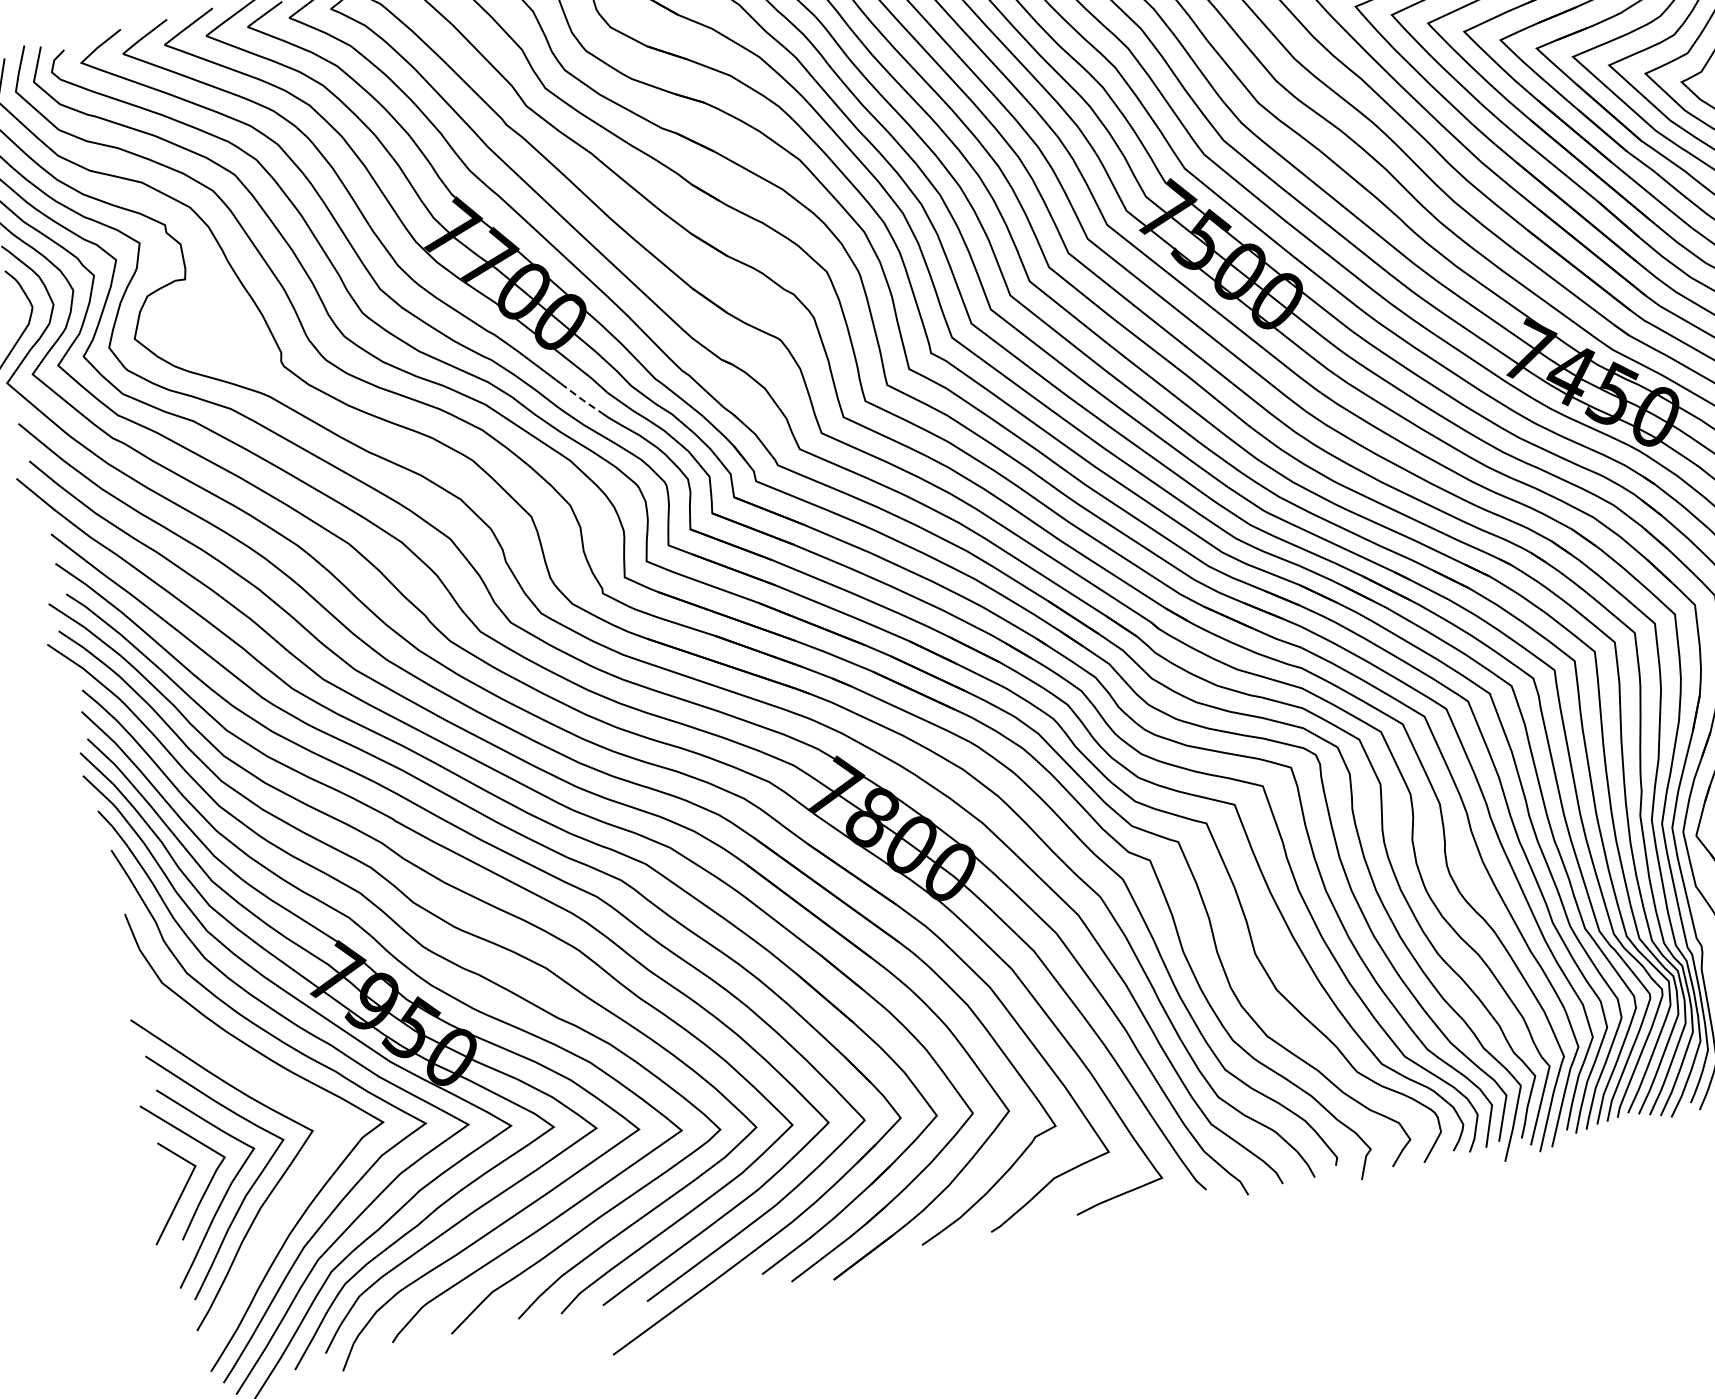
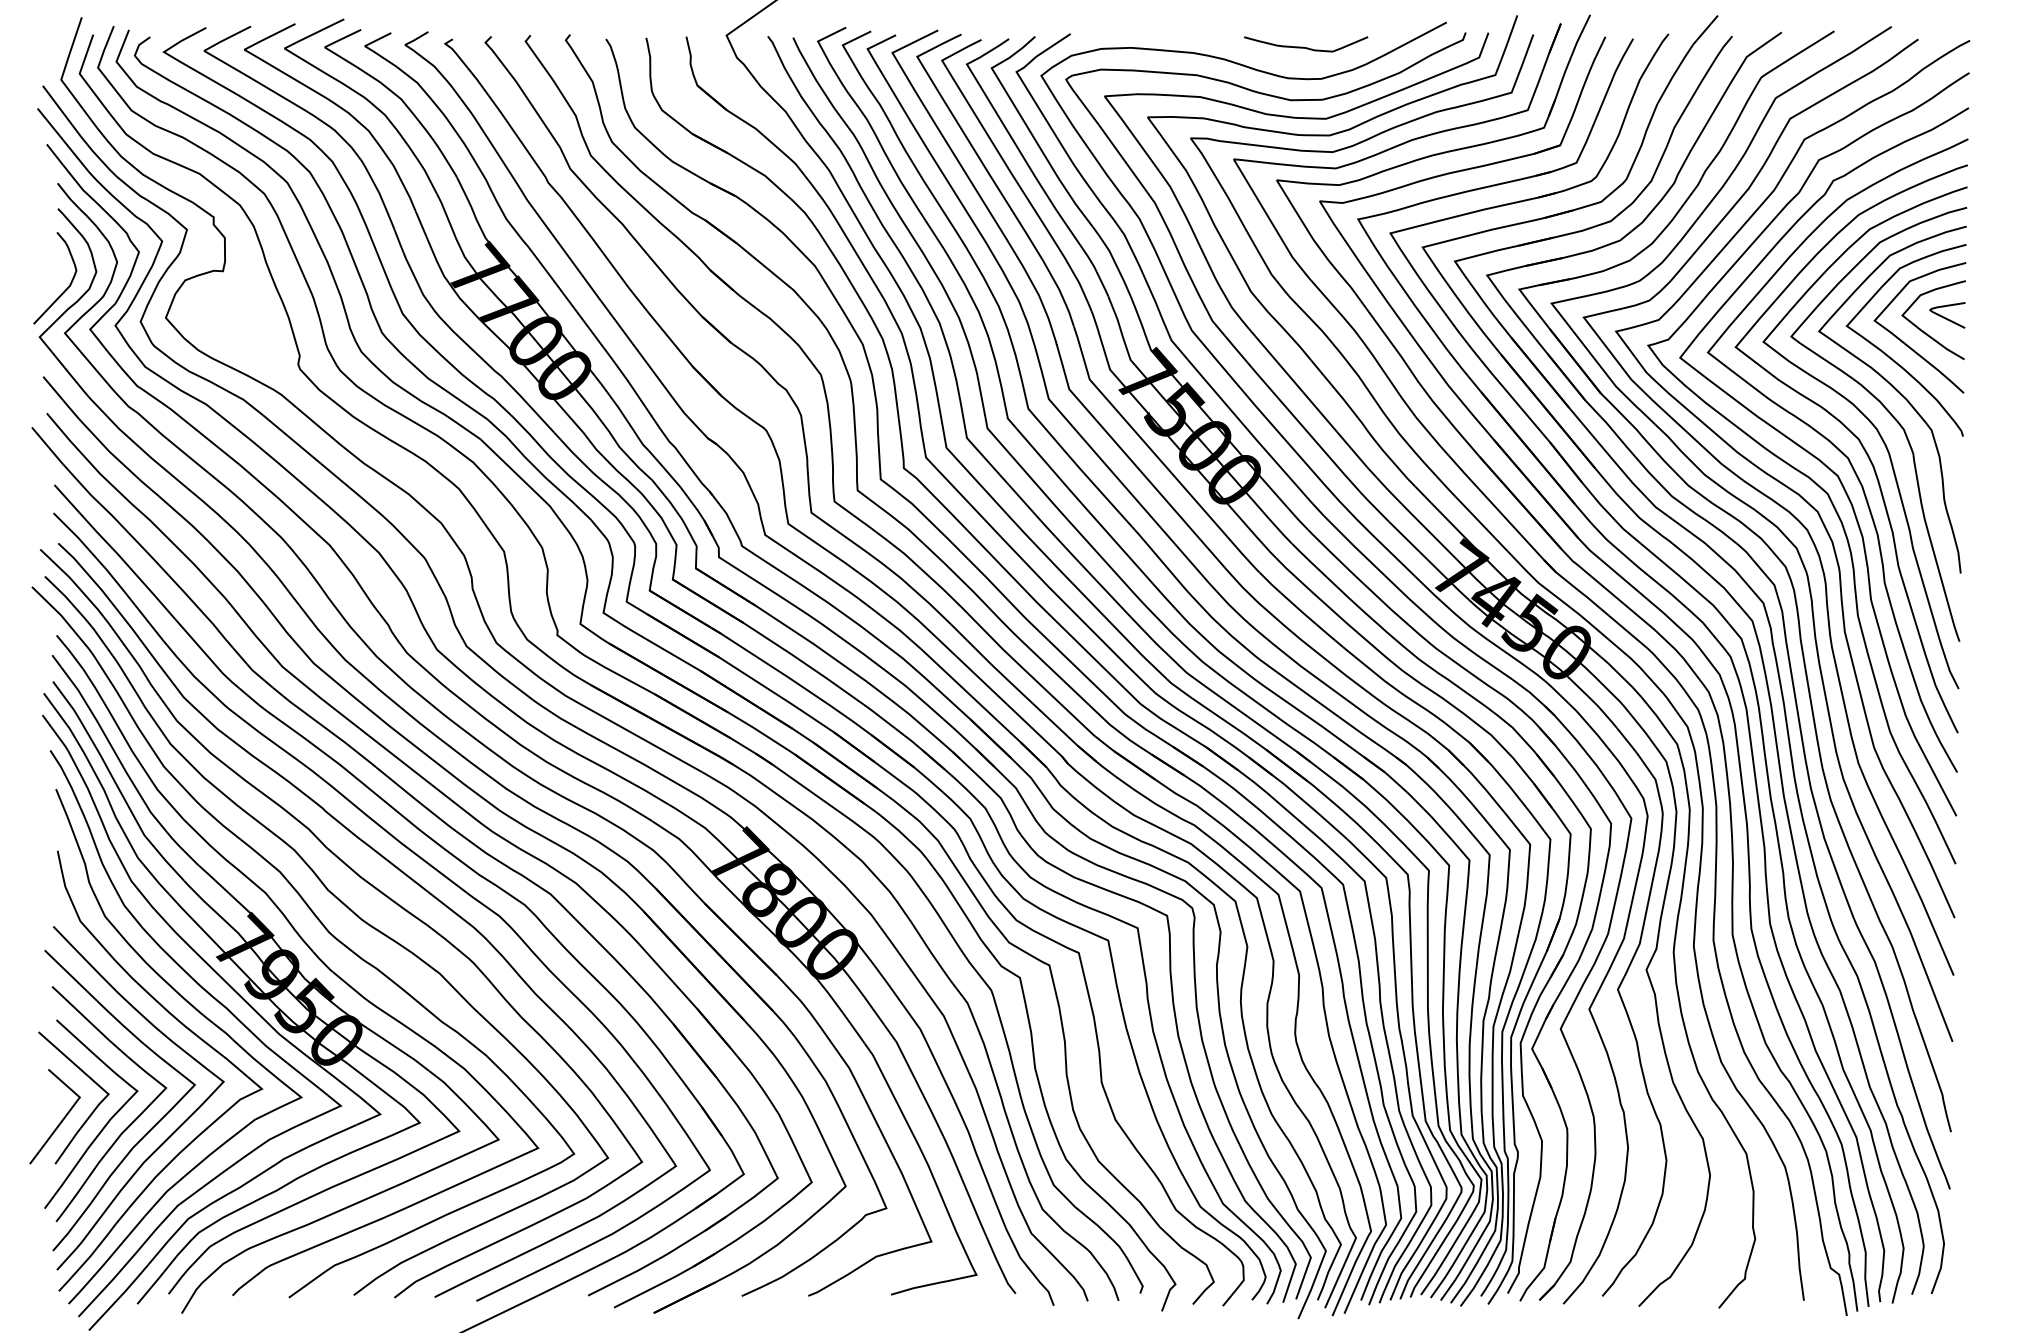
line: (582, 399) -> (571, 451), dashed -> solid
curve: (298, 1184) -> (172, 1132), added

